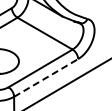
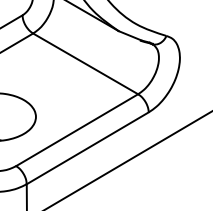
line: (46, 77) -> (88, 147), dashed -> solid

